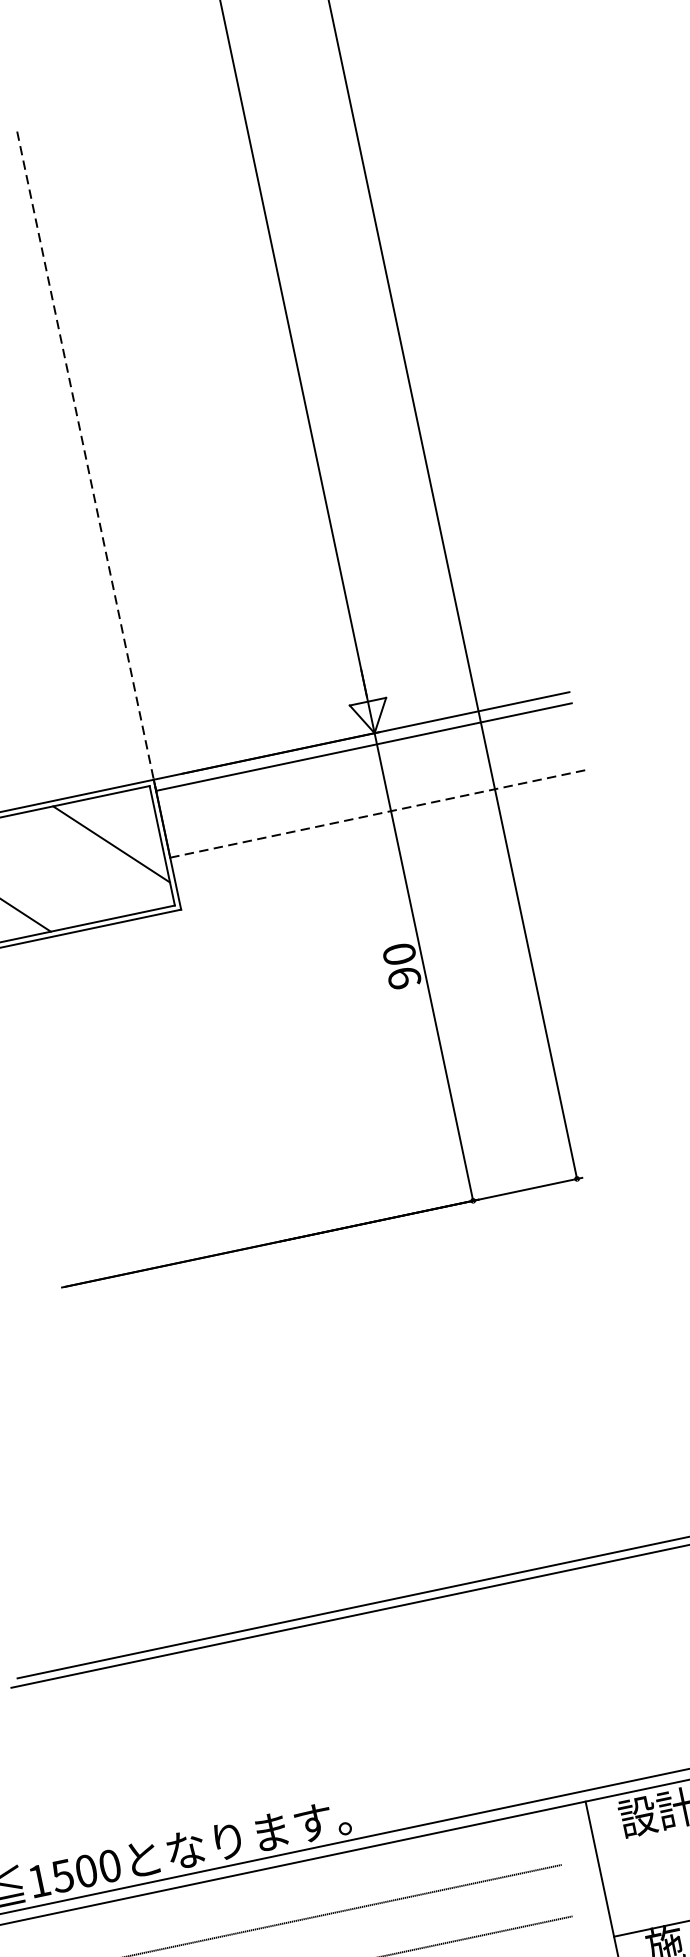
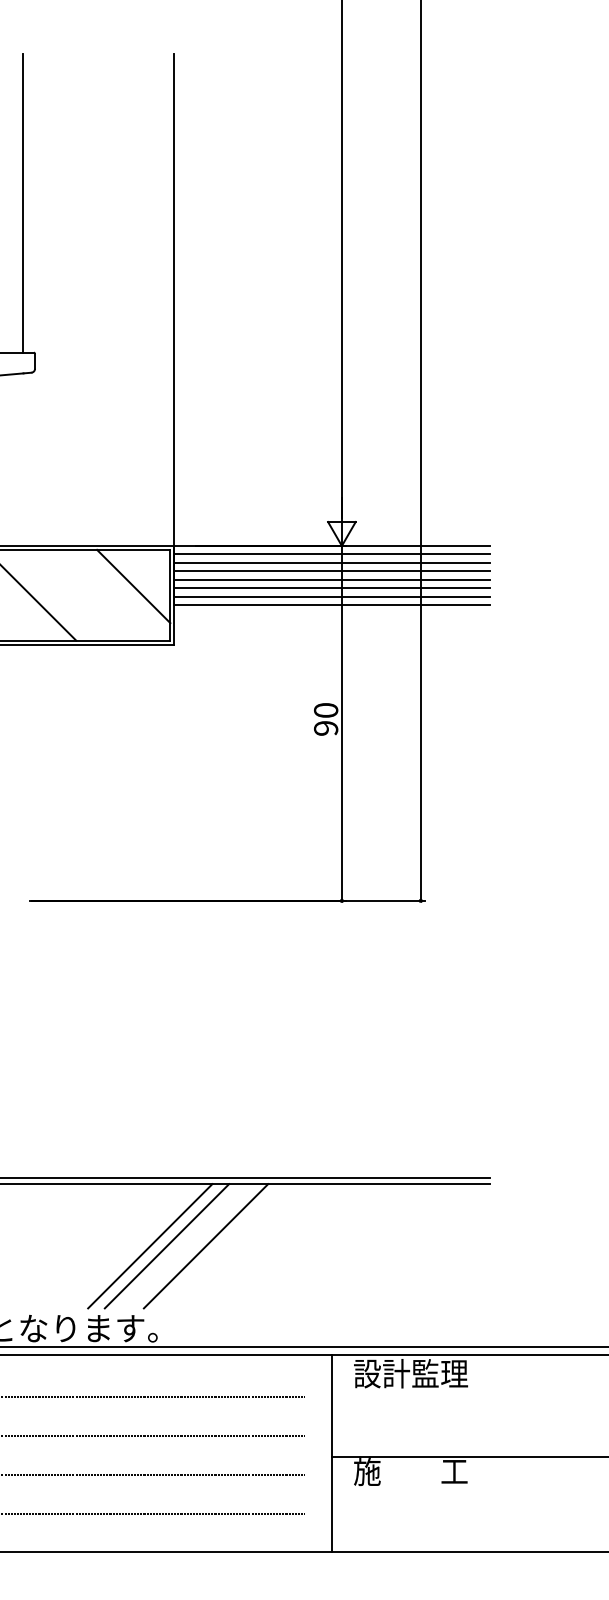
line: (87, 462) -> (174, 305), dashed -> solid
line: (365, 757) -> (331, 562), added
line: (368, 769) -> (331, 571), added
line: (370, 780) -> (331, 579), added
line: (372, 792) -> (331, 588), added
line: (374, 802) -> (331, 596), added
line: (378, 814) -> (332, 605), dashed -> solid
line: (389, 1693) -> (205, 1246), added
line: (338, 1704) -> (166, 1246), added
line: (316, 1709) -> (150, 1246), added

